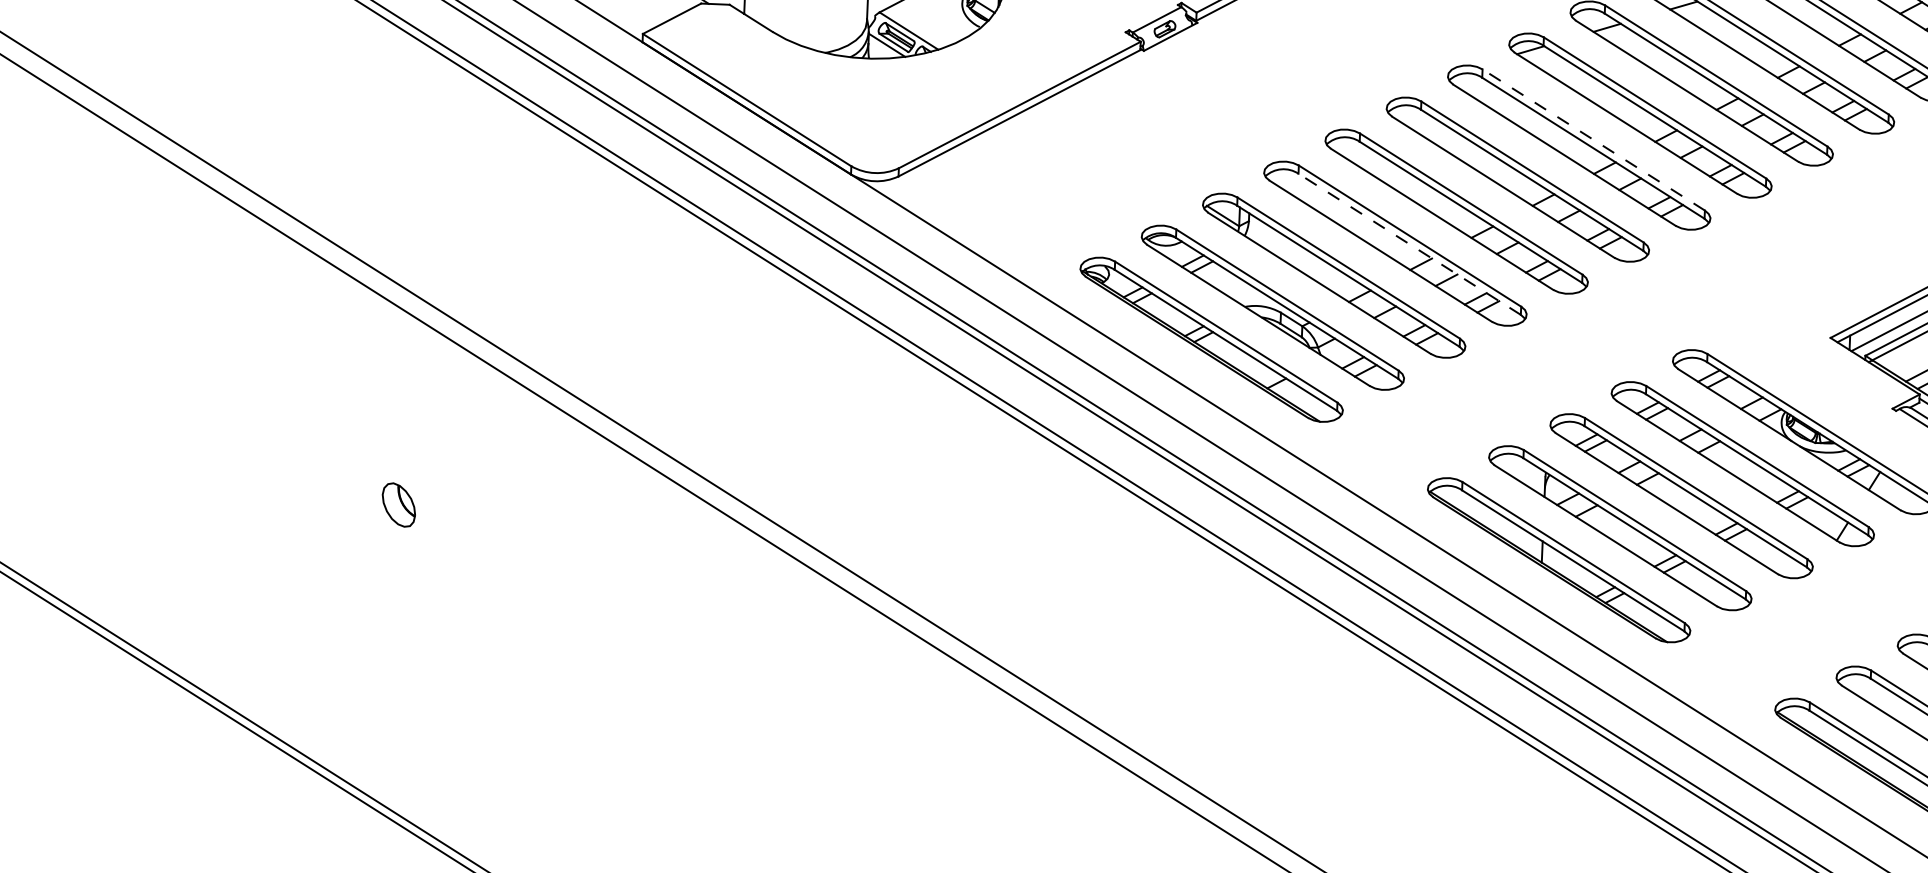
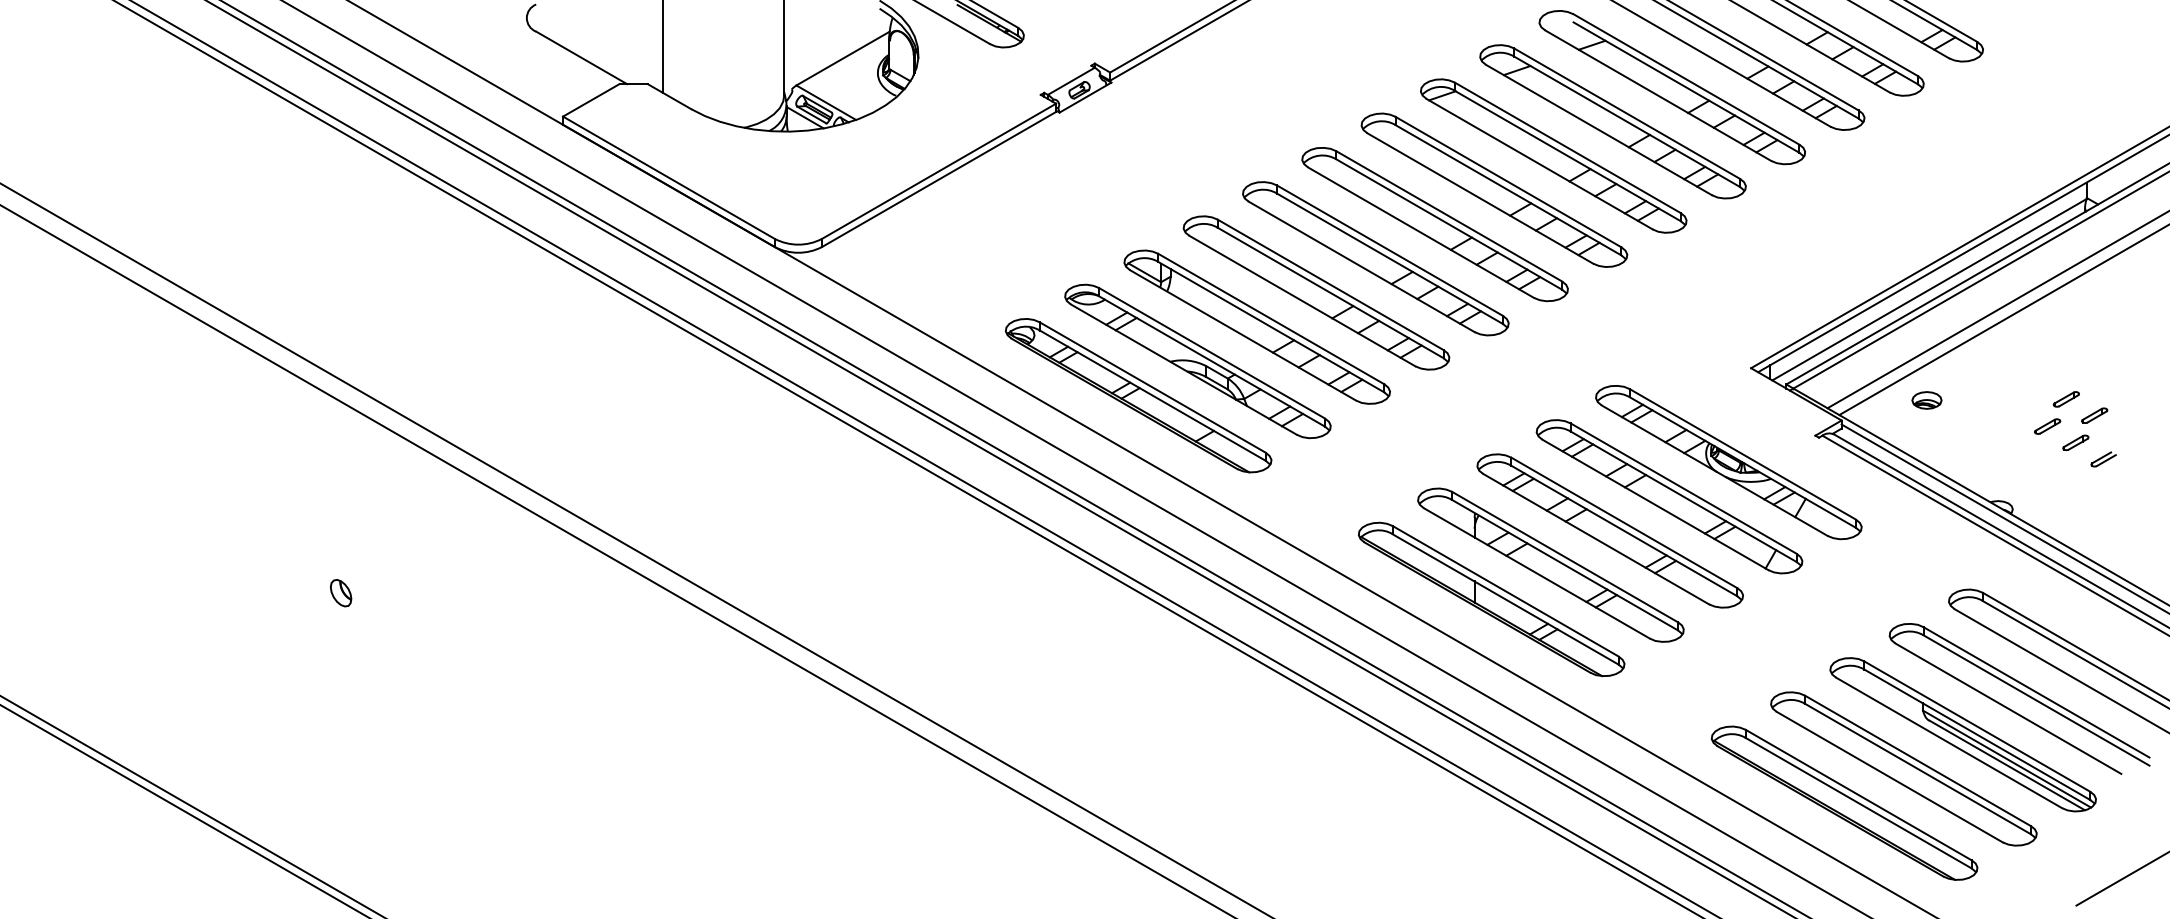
line: (1593, 139) -> (1508, 181), dashed -> solid
line: (1409, 243) -> (1330, 292), dashed -> solid
part: (398, 505) -> (340, 593), size x0.62

